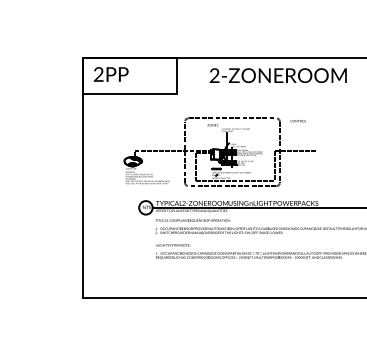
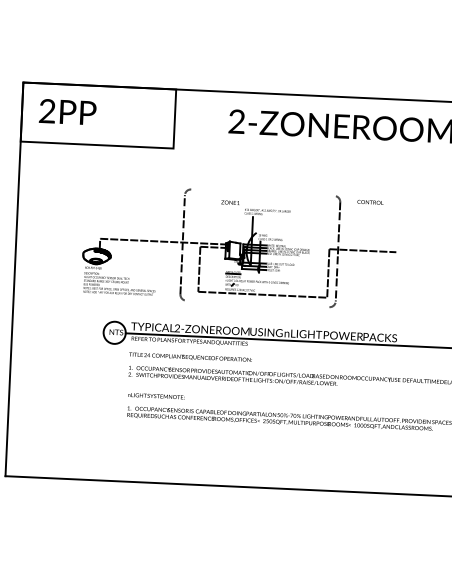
line: (232, 118) -> (262, 193), removed
line: (232, 186) -> (257, 304), removed

